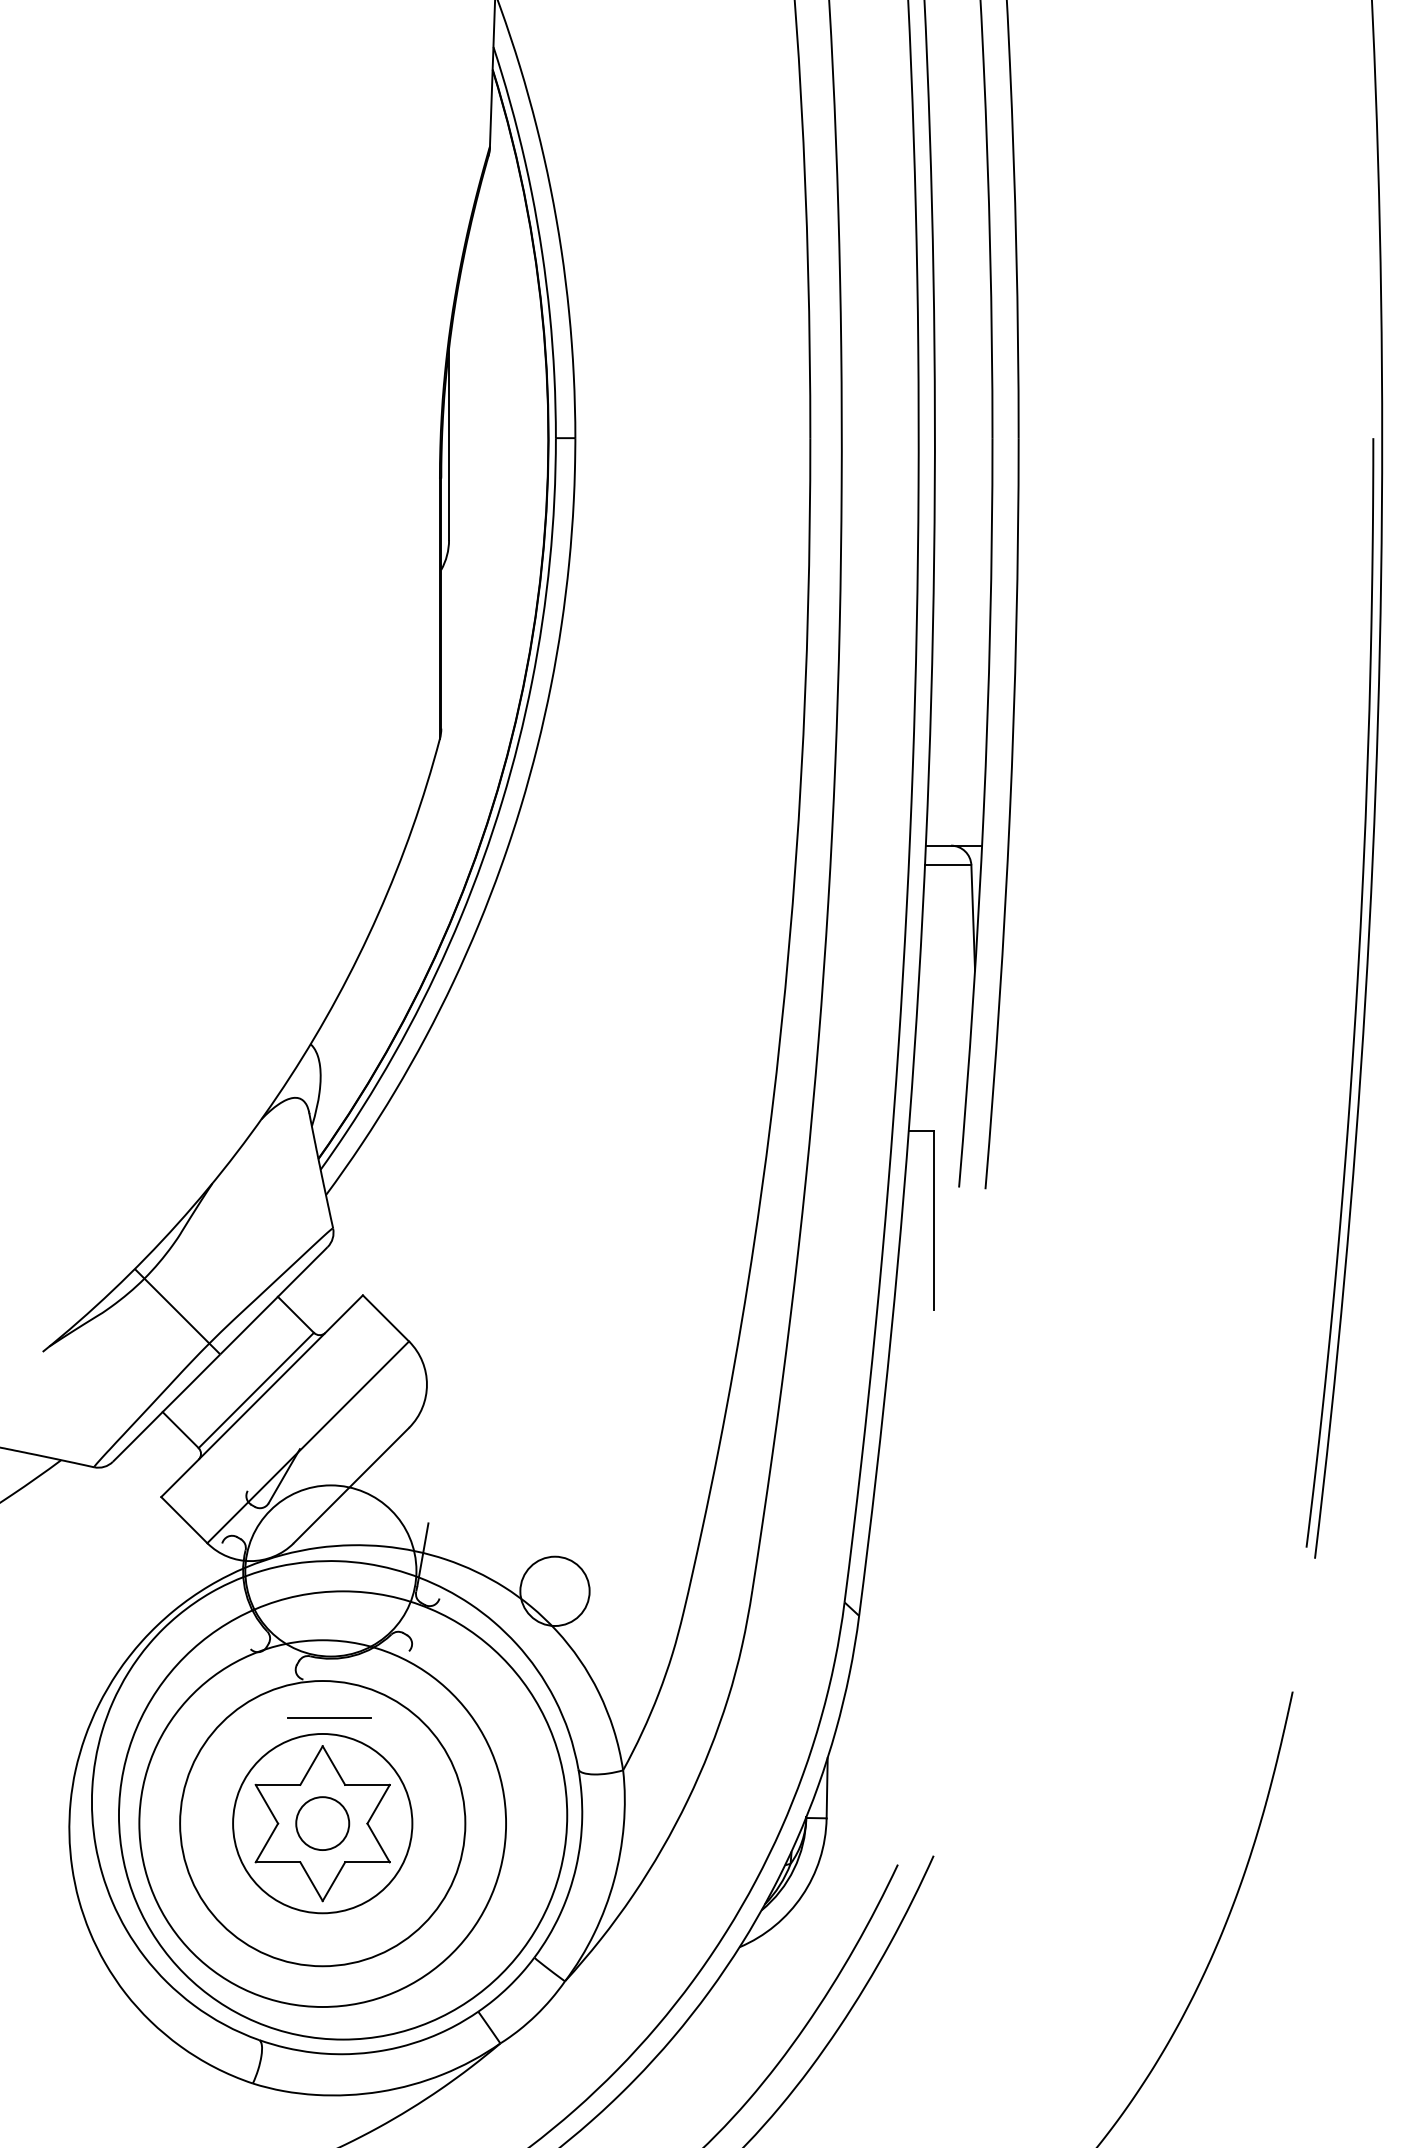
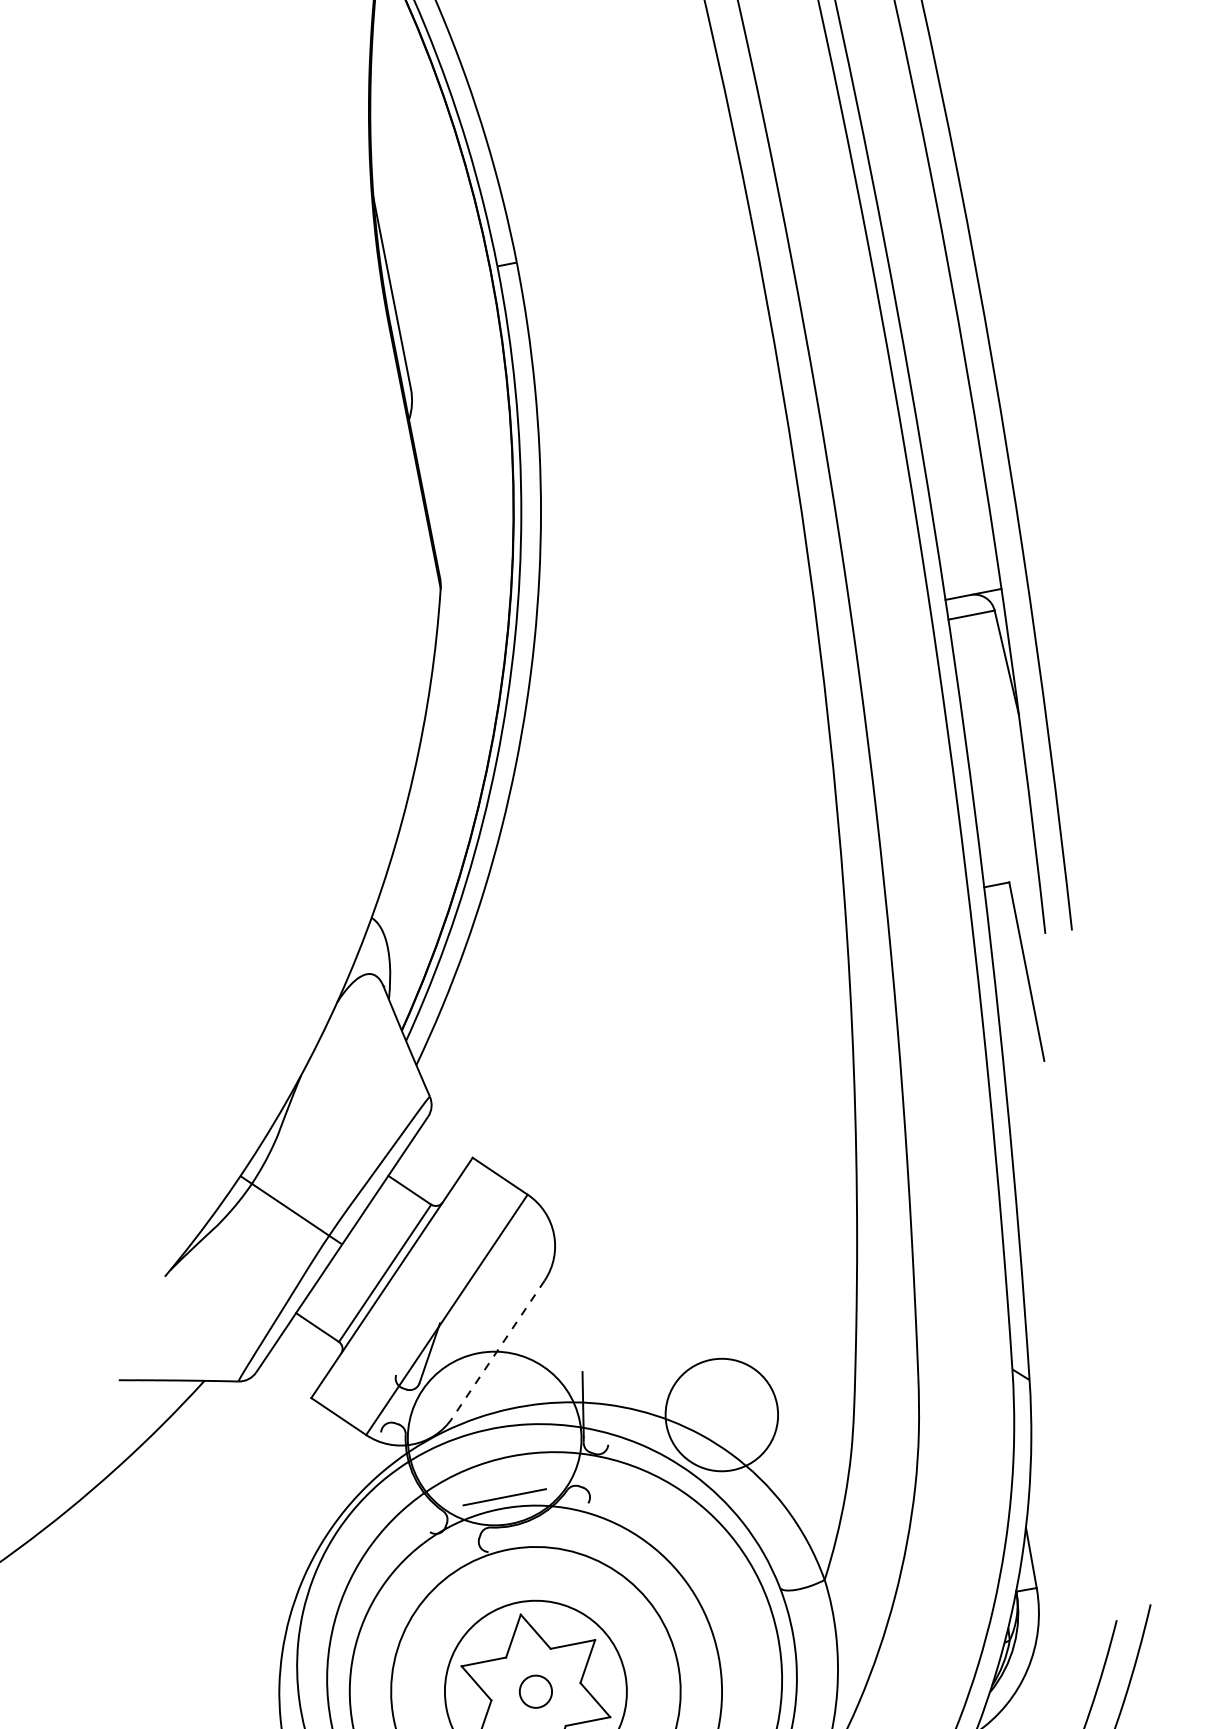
line: (351, 1485) -> (498, 1349), solid -> dashed
circle: (554, 1590) -> (721, 1414), size x1.6
line: (329, 1717) -> (504, 1497), moved
circle: (322, 1823) -> (535, 1691), size x0.6

